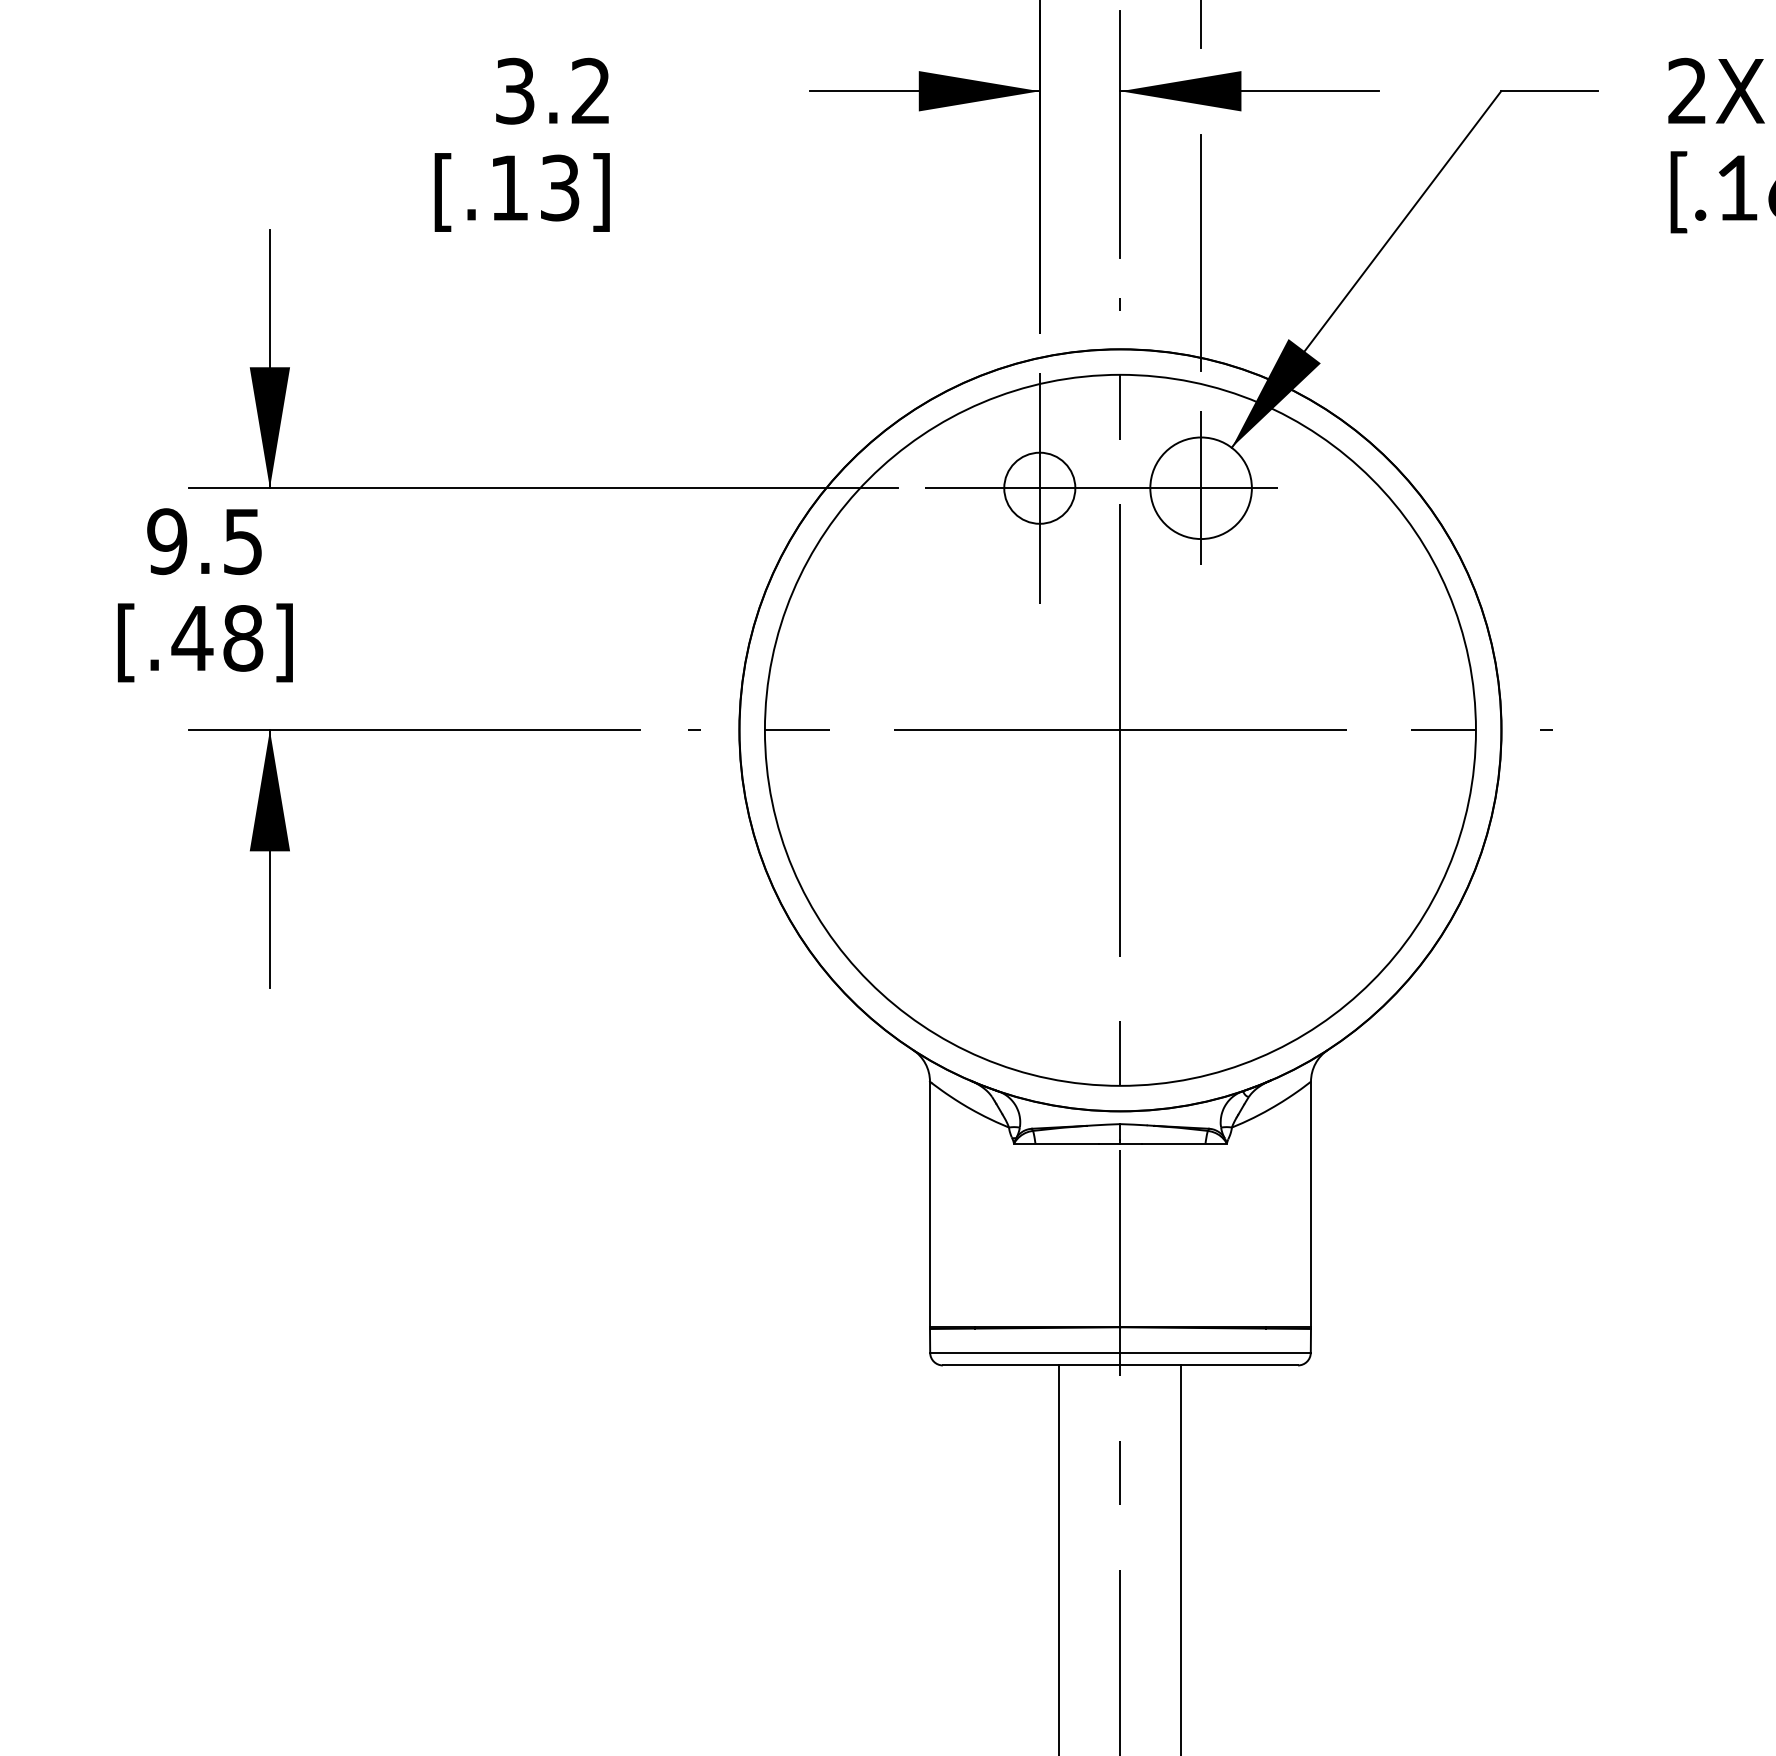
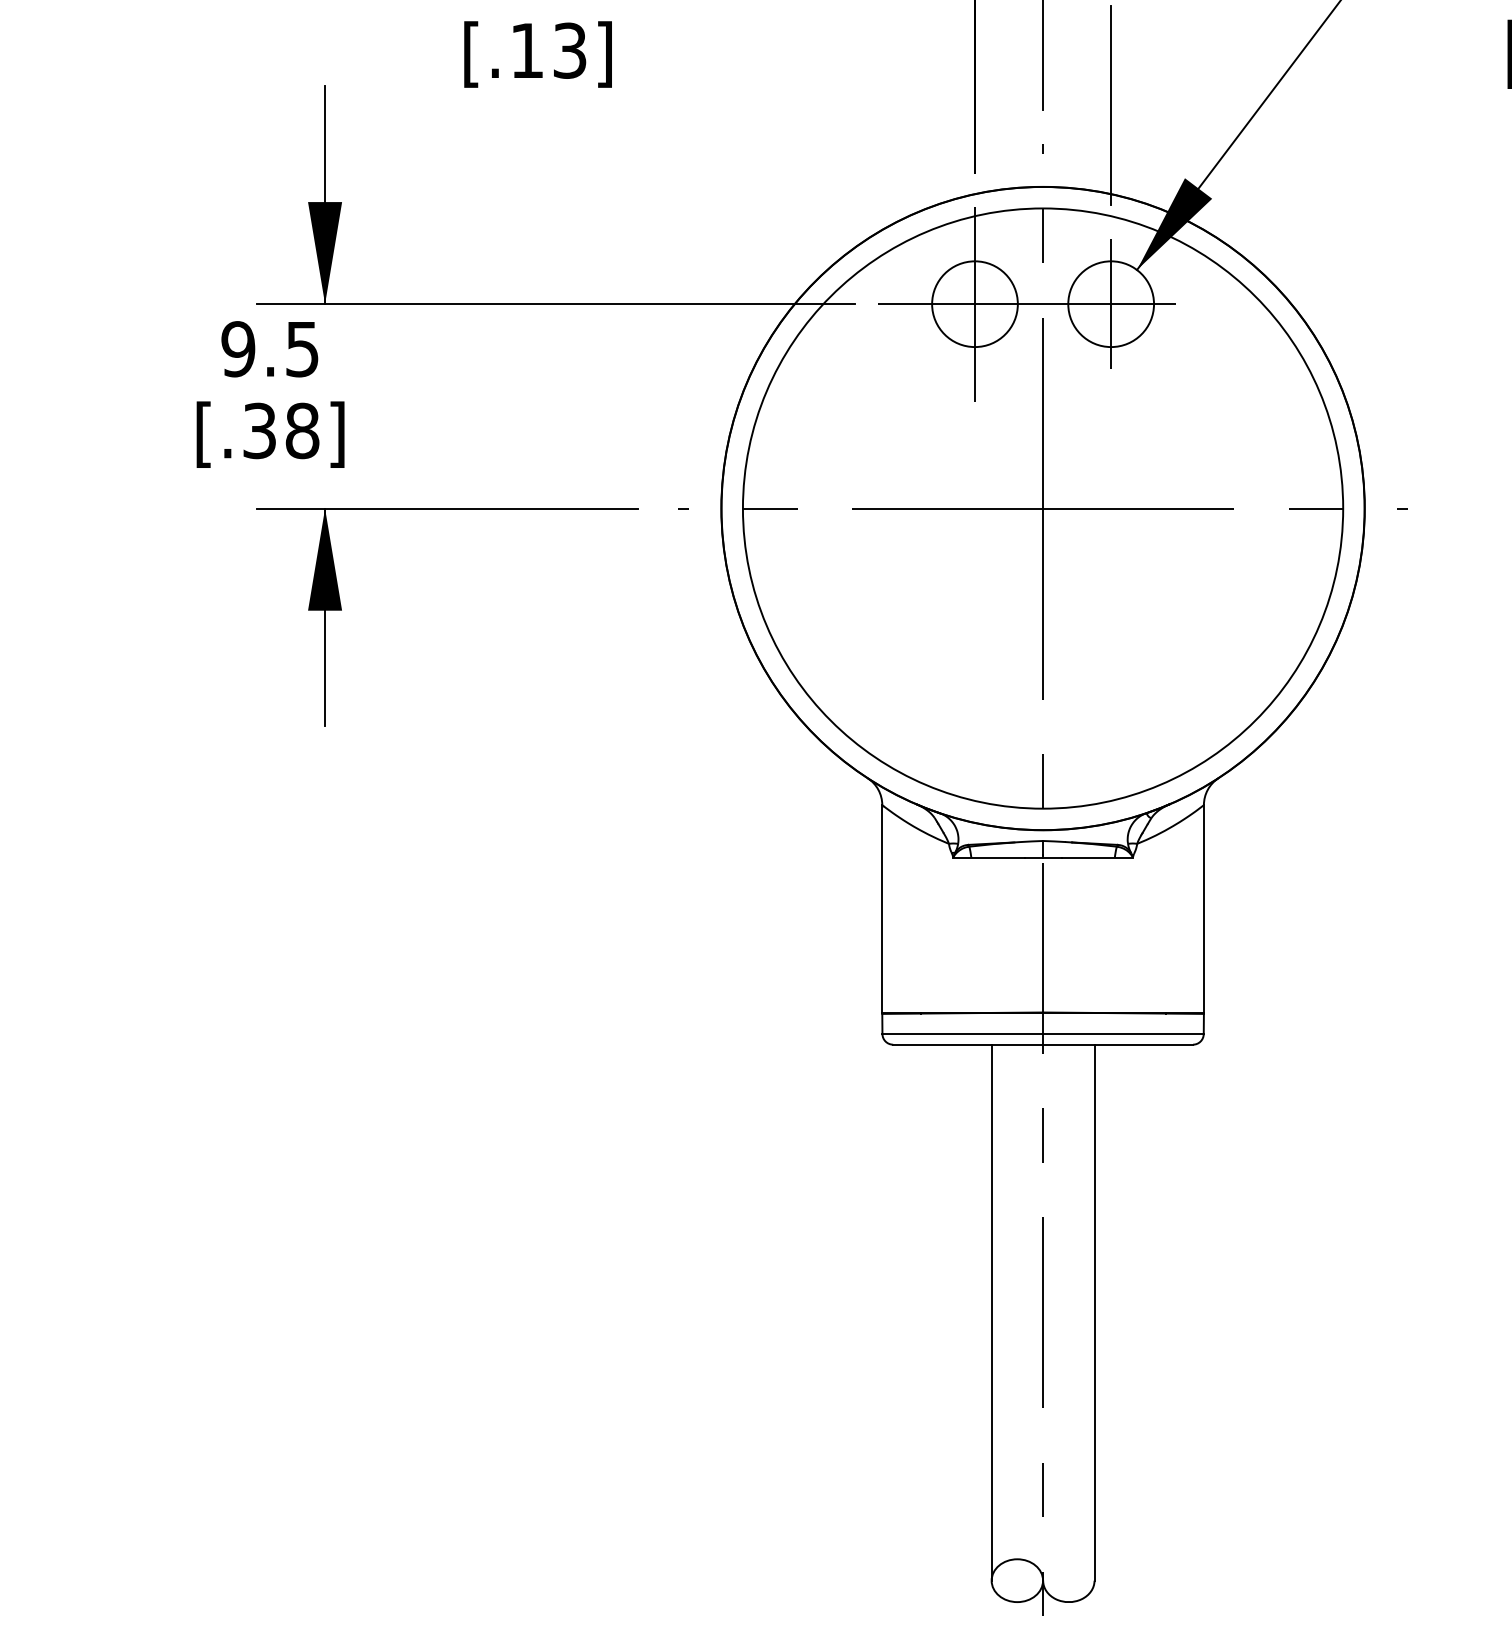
circle: (1039, 488) -> (974, 304), size x1.43
text: (192, 637) -> (259, 430), [.48] -> [.38]

